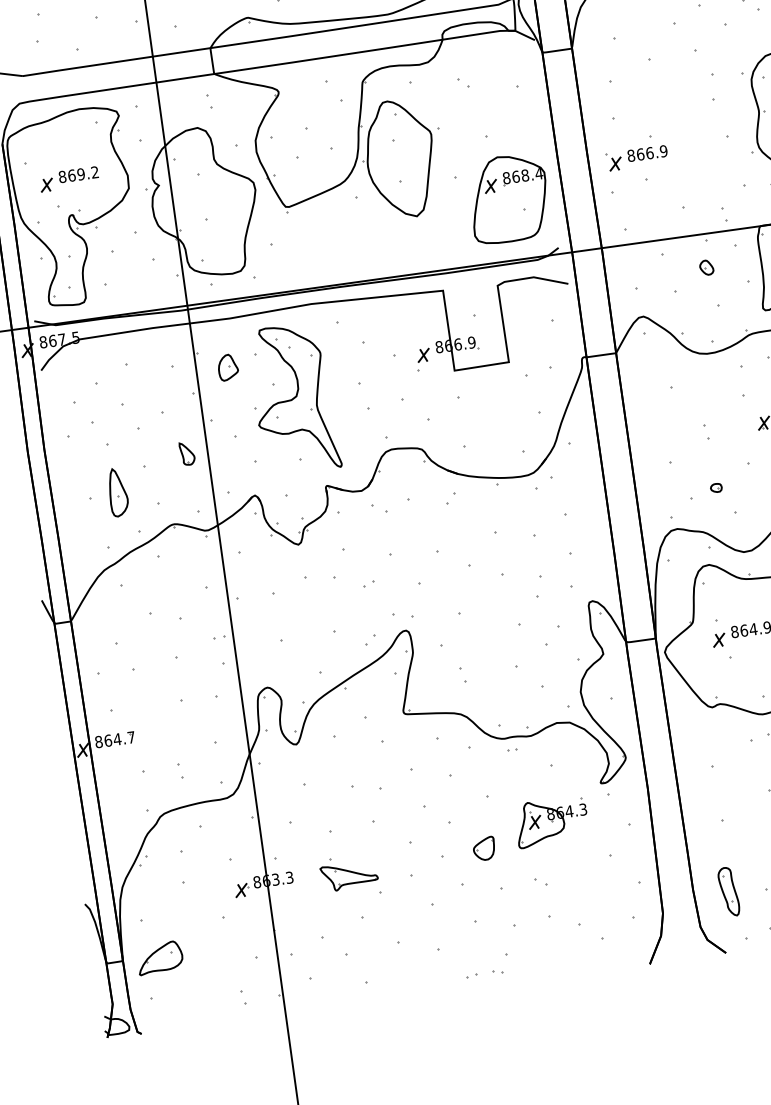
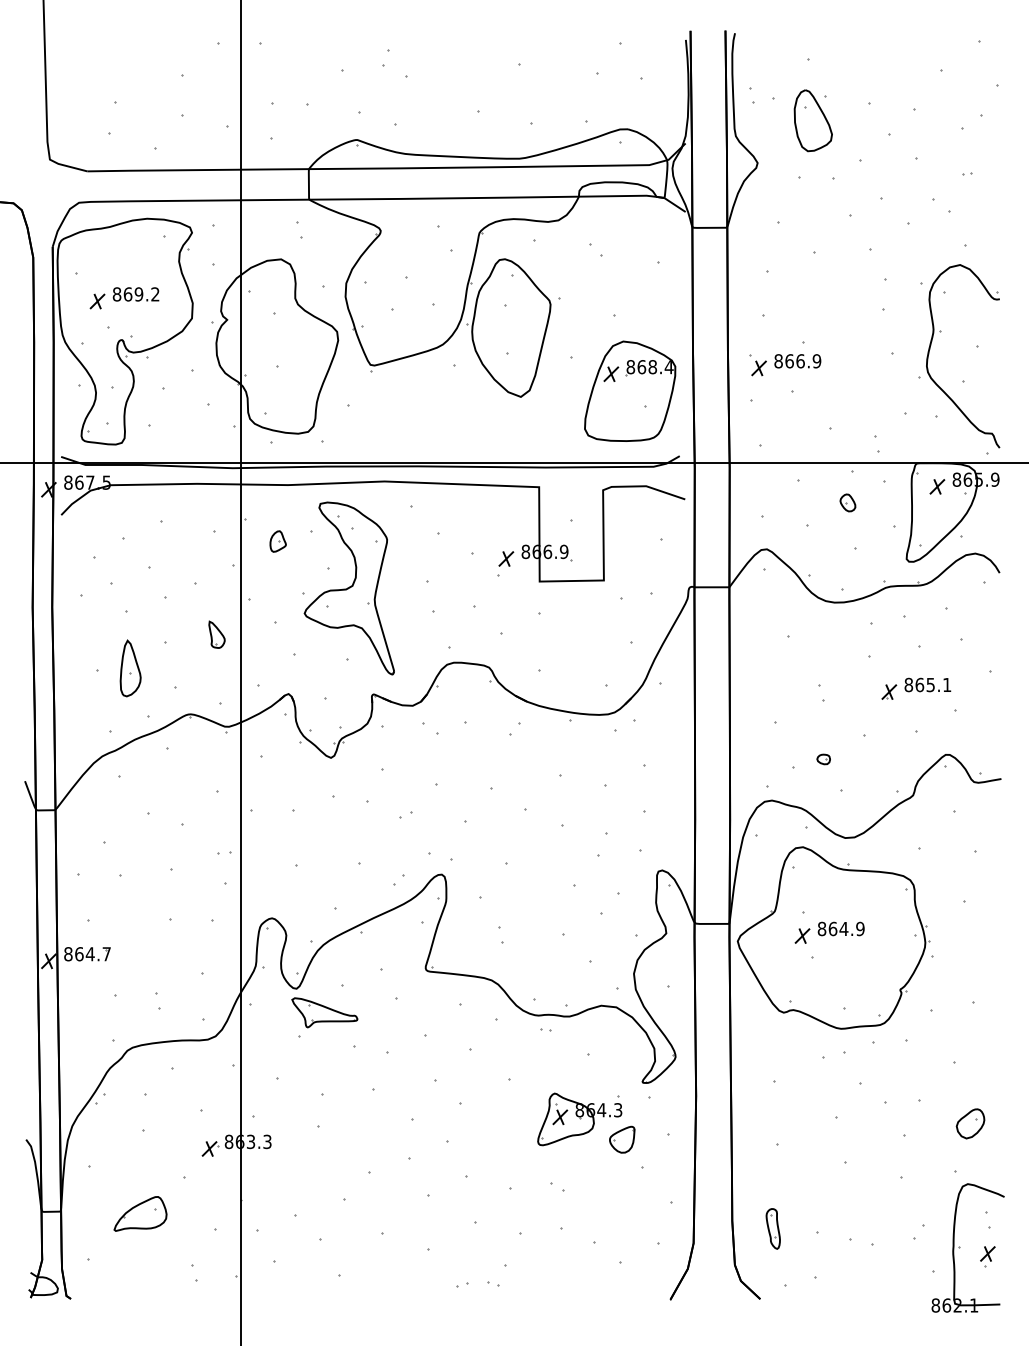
part: (228, 367) -> (278, 541), size x0.7
part: (484, 848) -> (622, 1139), moved
part: (349, 876) -> (324, 1012), moved
part: (728, 891) -> (772, 1228), size x0.7
part: (160, 957) -> (140, 1213), moved

